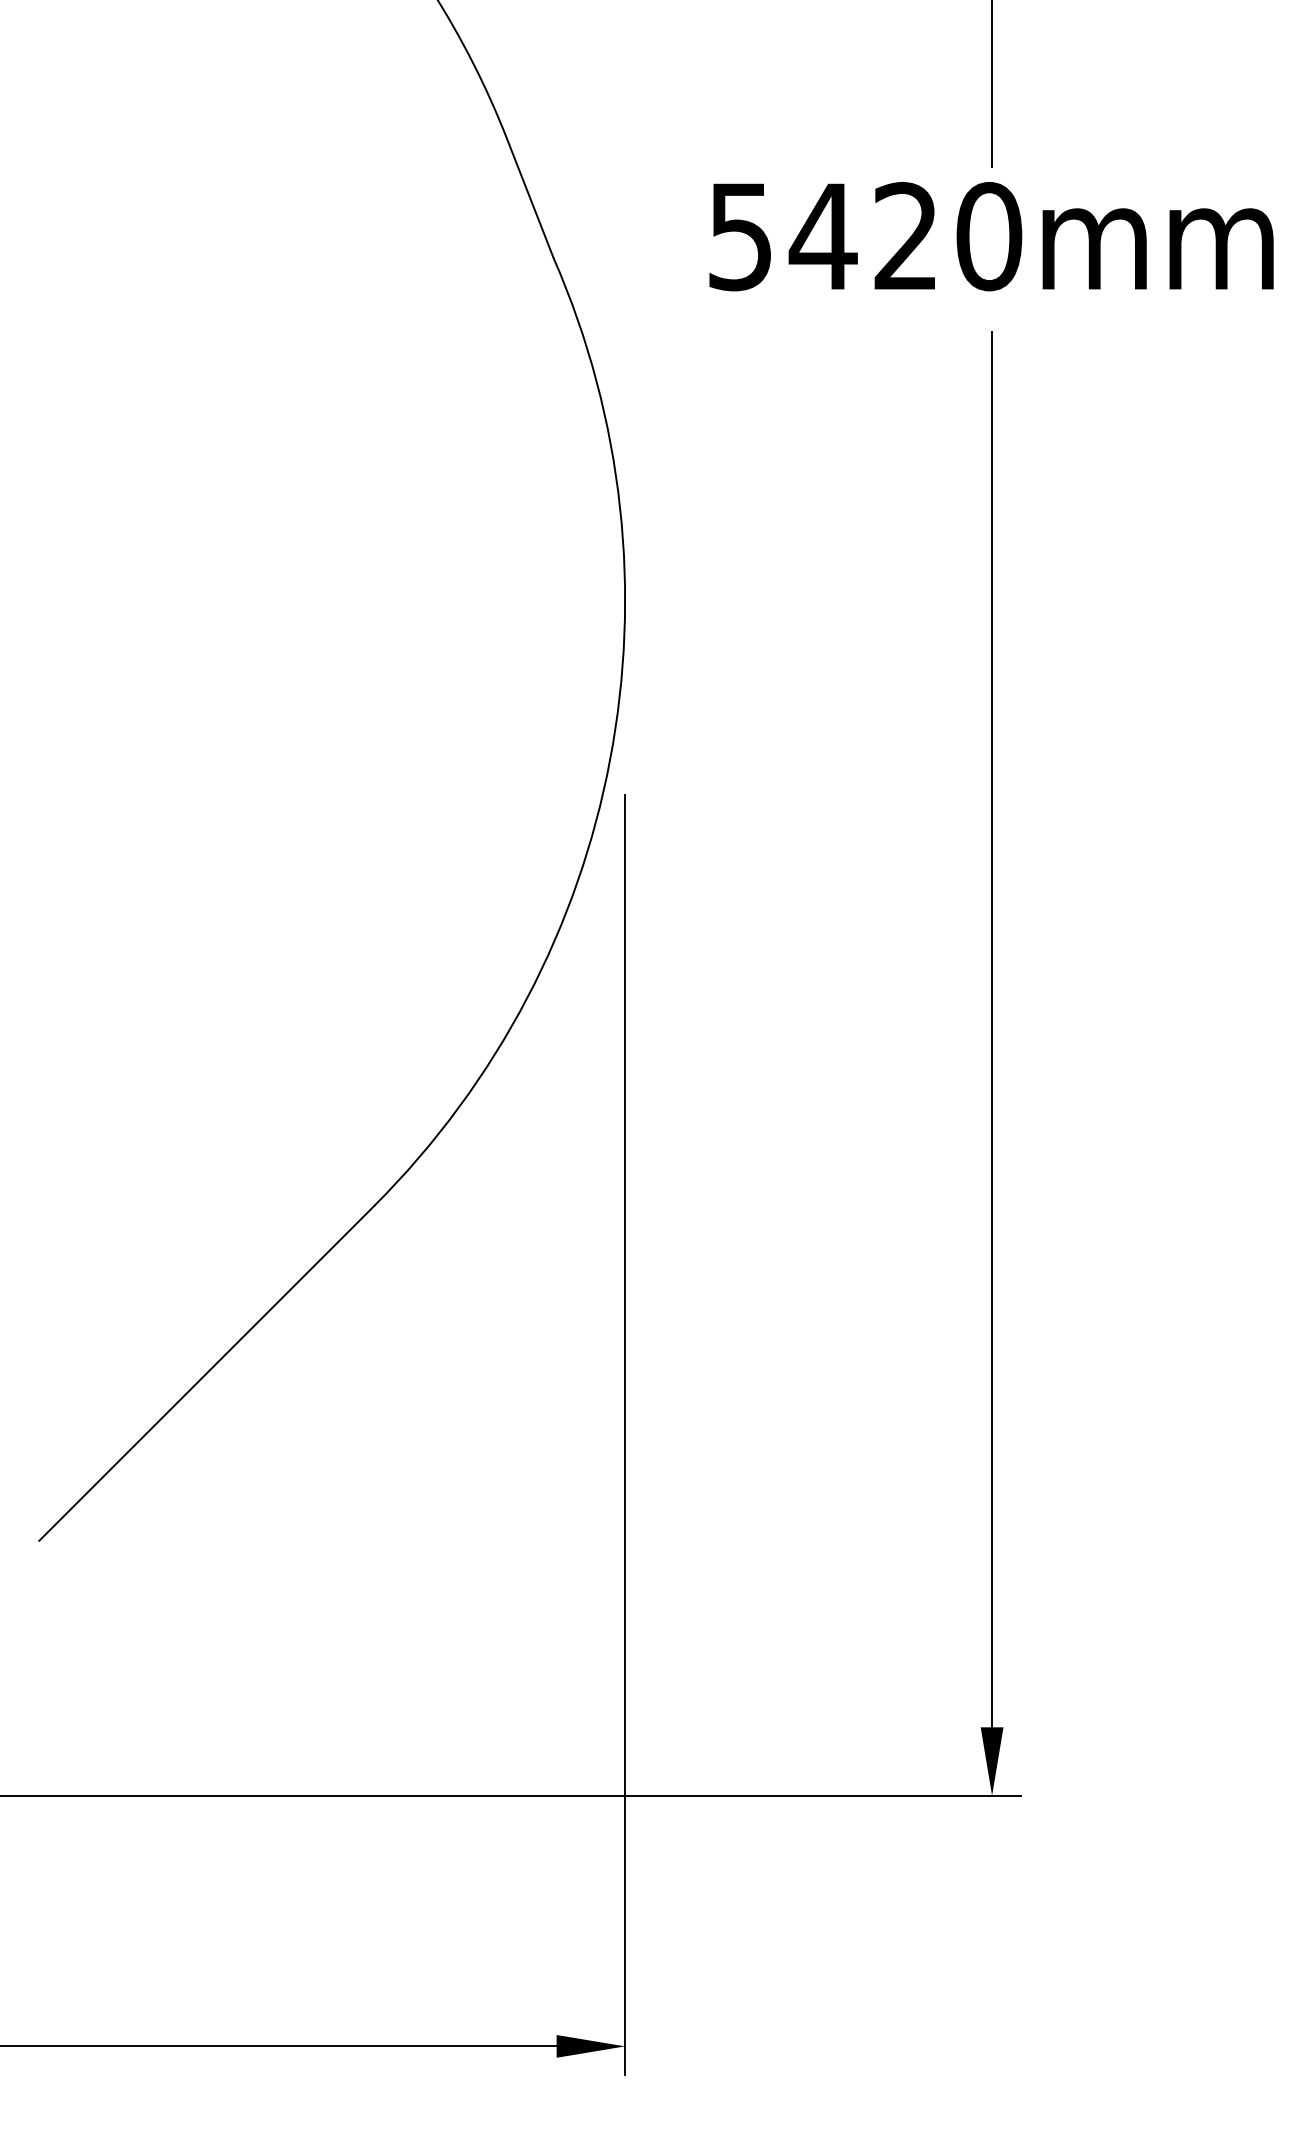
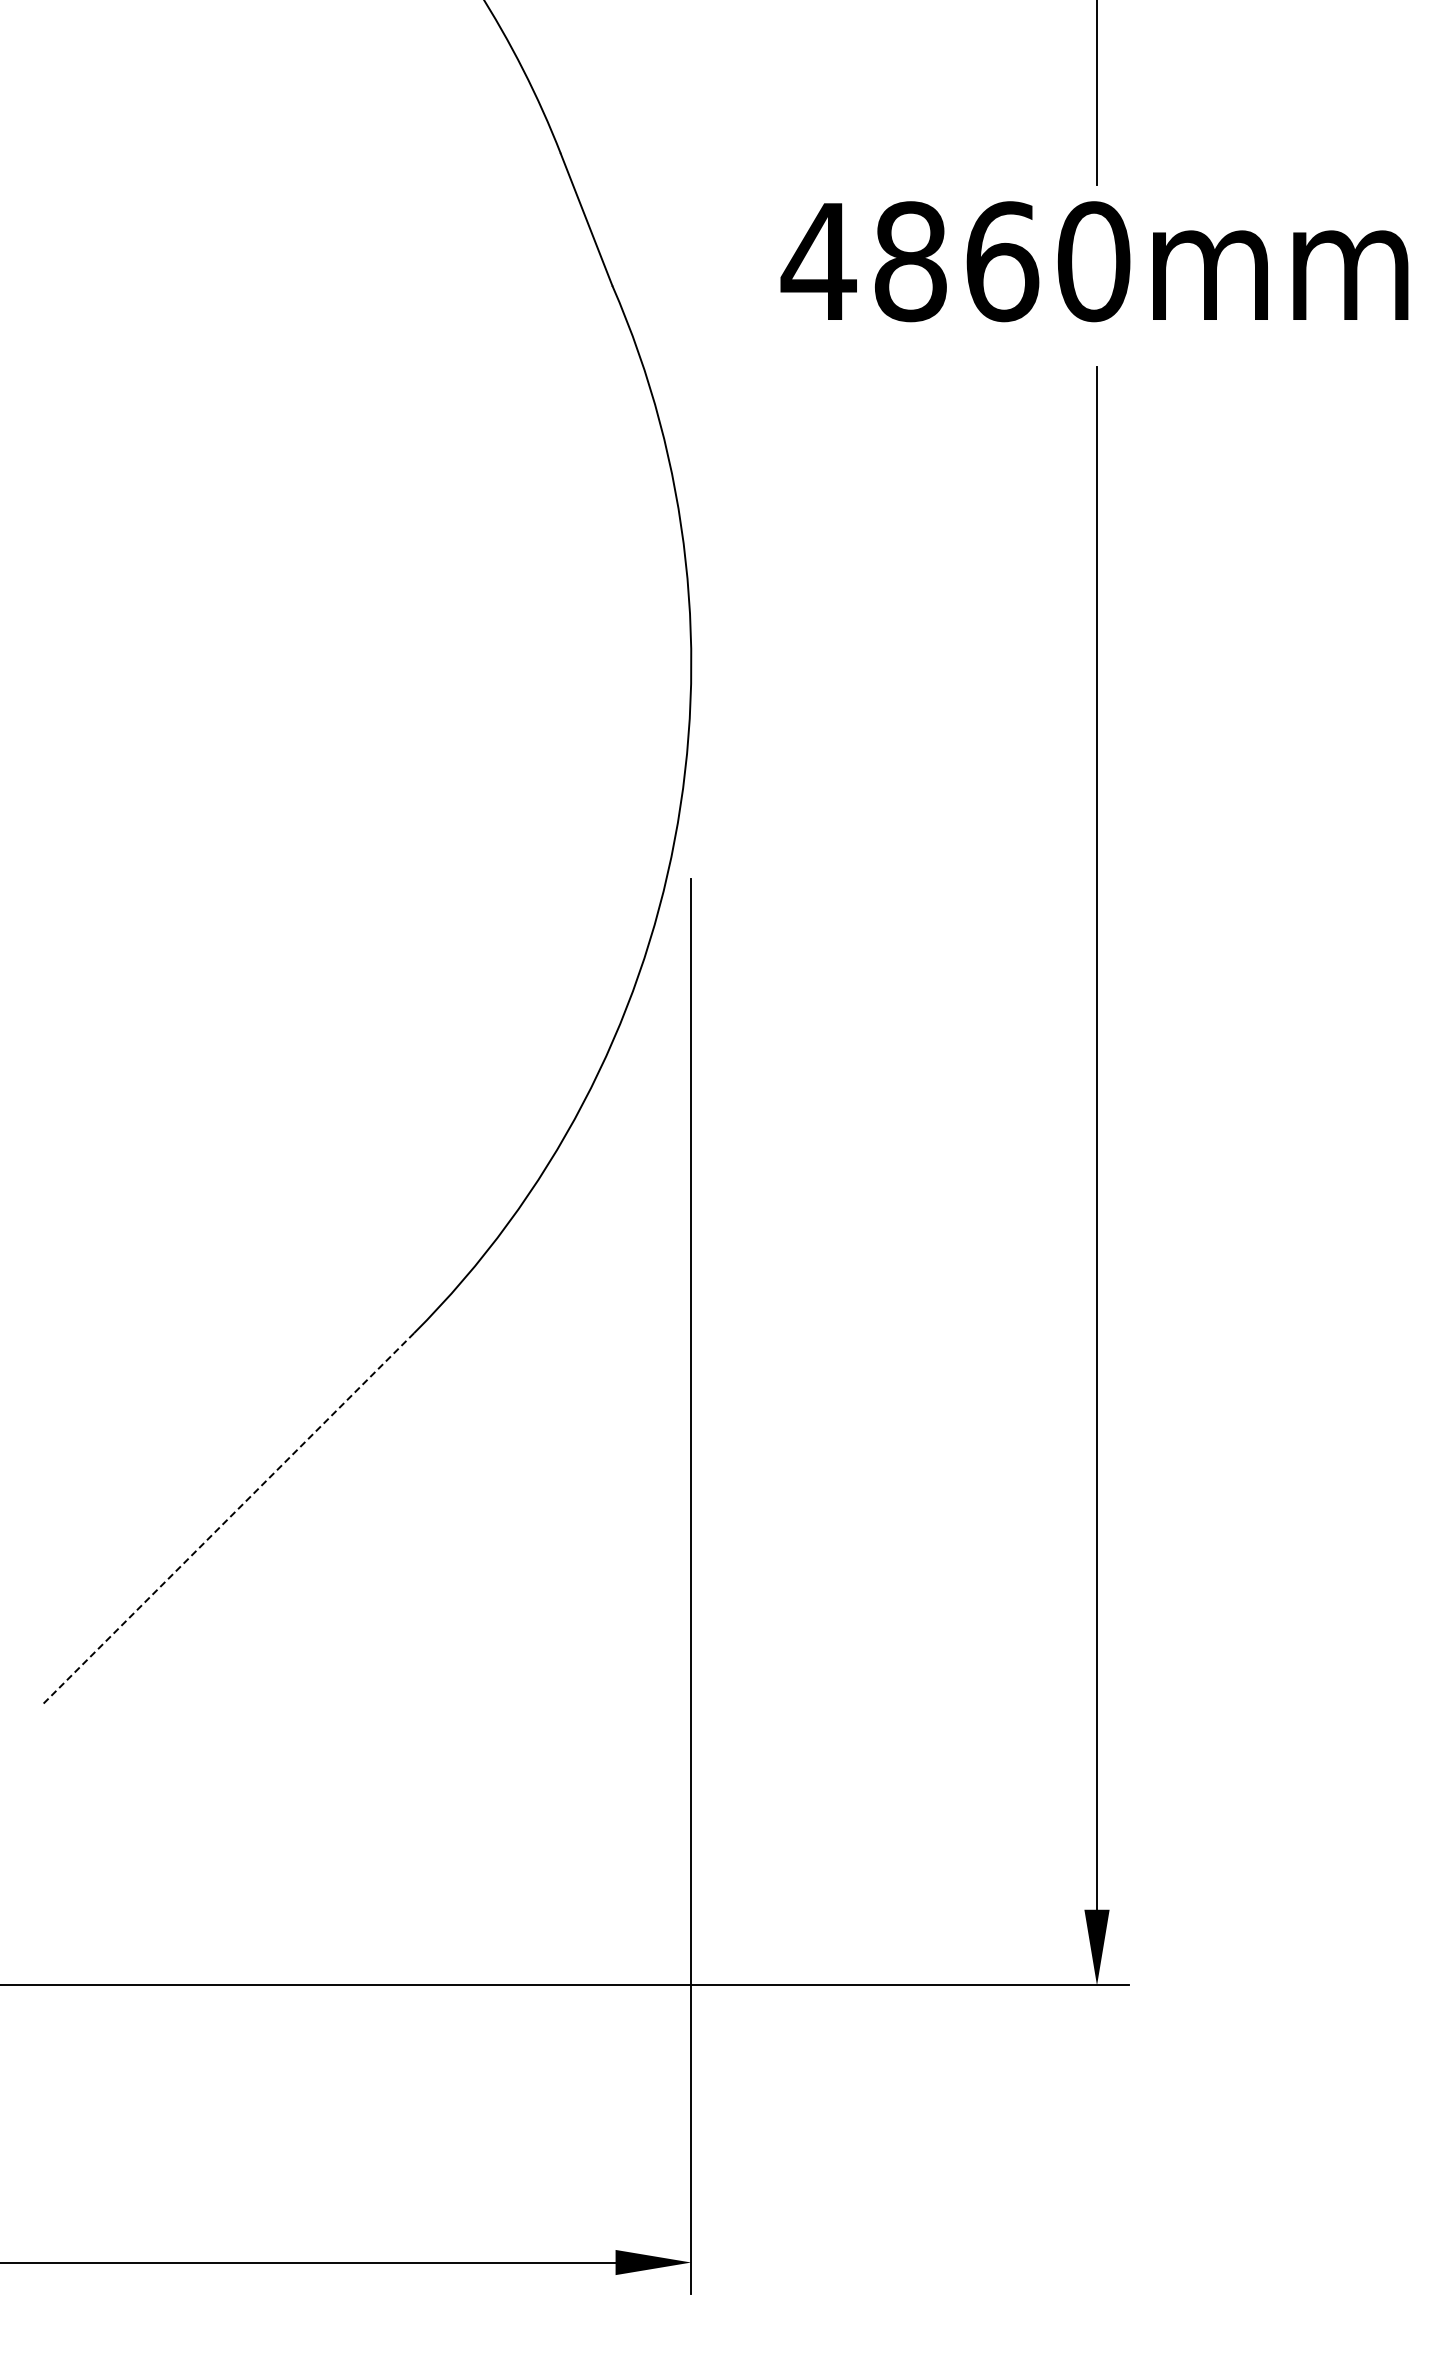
text: (822, 236) -> (909, 261), 5420mm -> 4860mm
line: (206, 1373) -> (228, 1518), solid -> dashed

